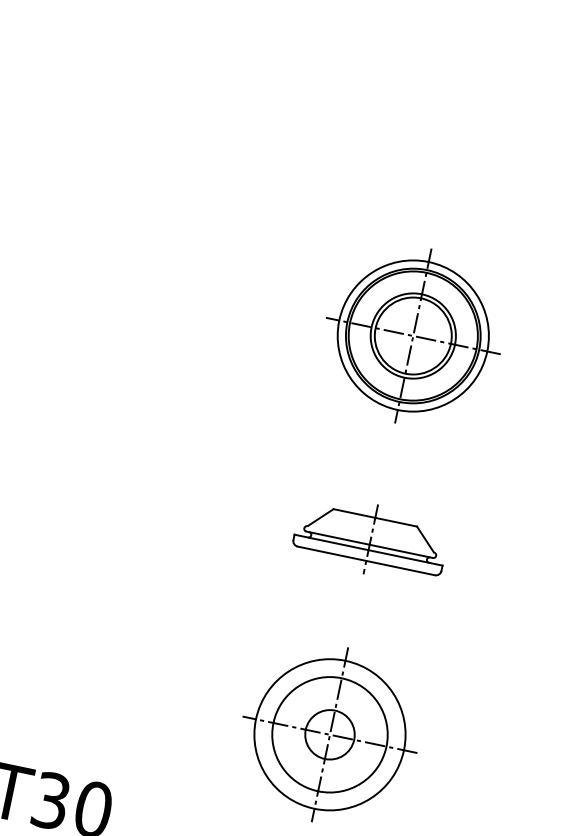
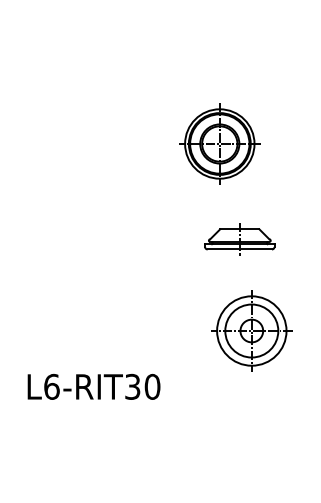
part: (412, 334) -> (219, 143), moved
part: (370, 539) -> (239, 239), moved

